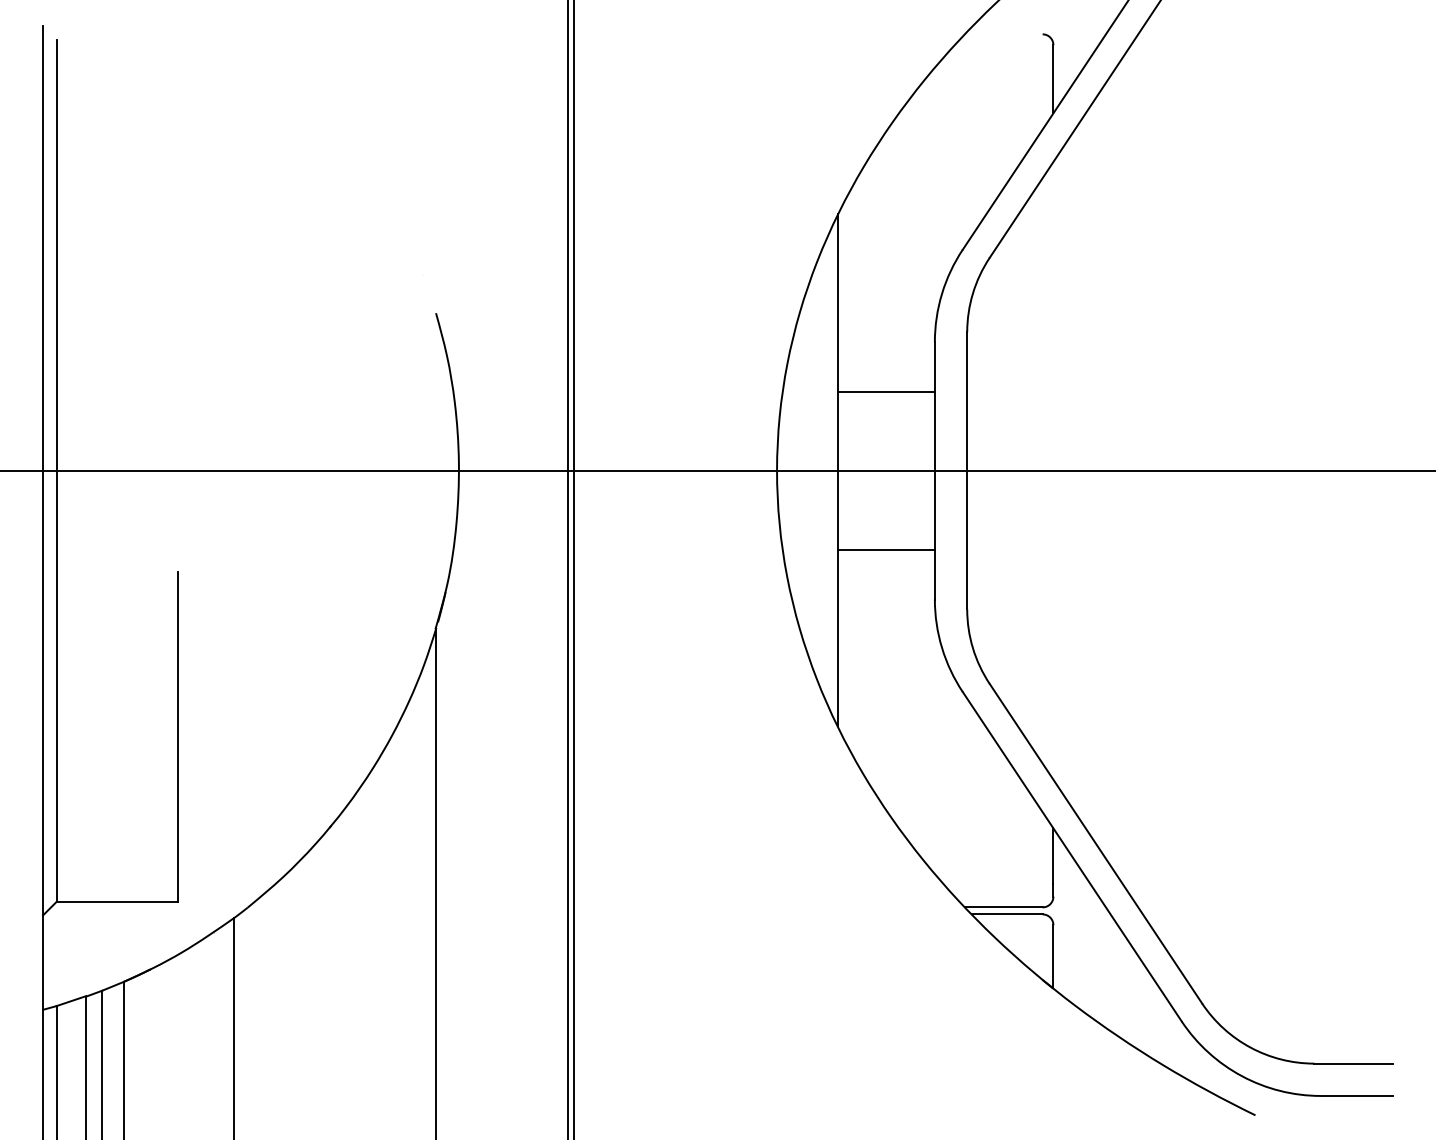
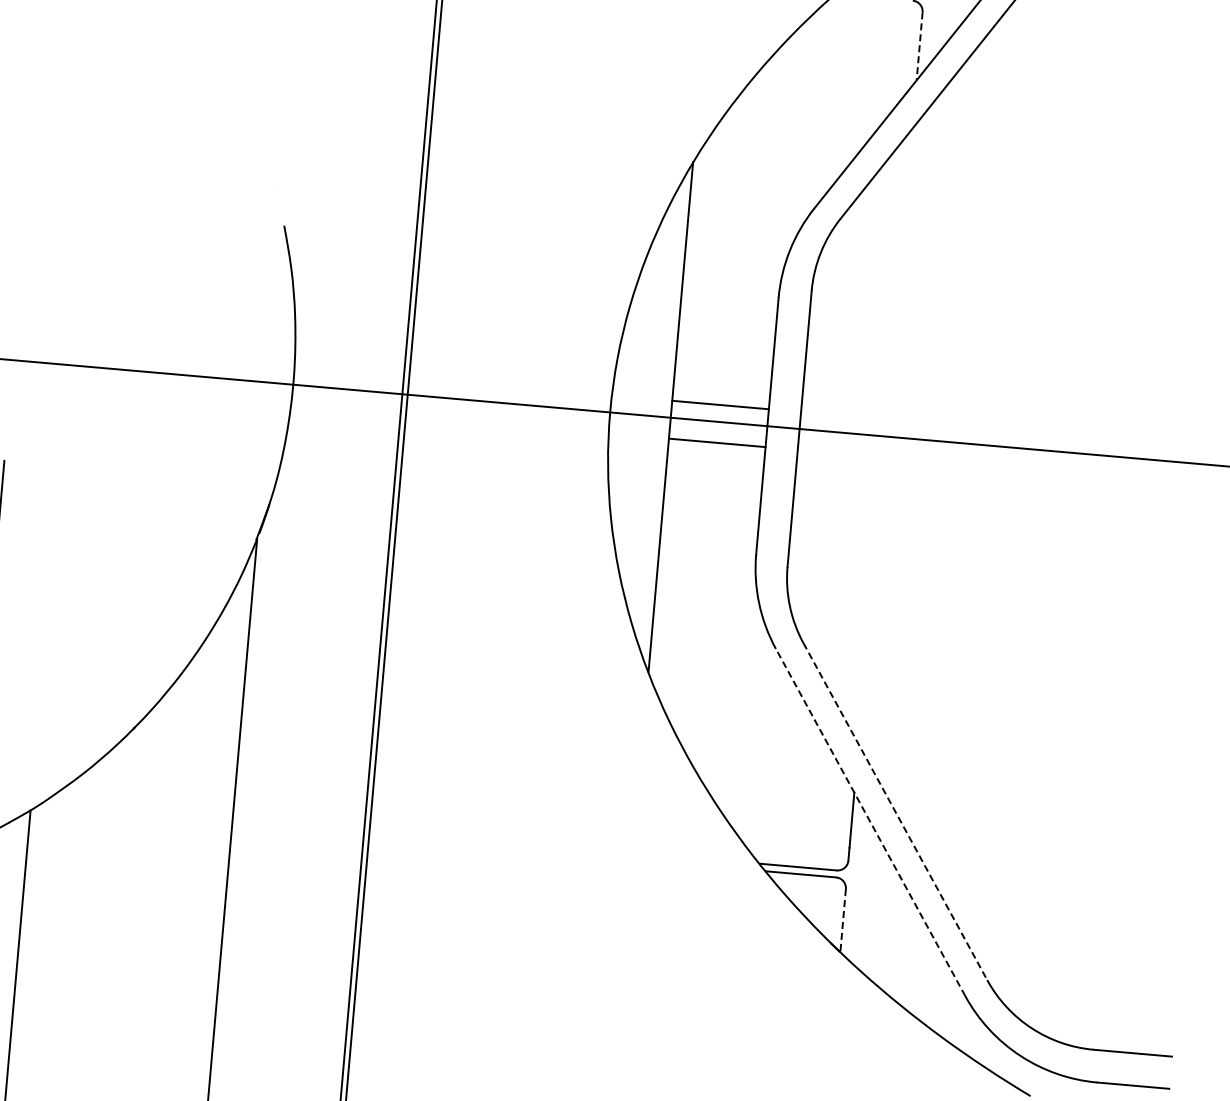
line: (1053, 79) -> (919, 46), solid -> dashed
line: (885, 391) -> (719, 404), moved
line: (885, 549) -> (716, 442), moved
line: (1095, 843) -> (894, 811), solid -> dashed
line: (1072, 856) -> (870, 822), solid -> dashed
line: (1053, 956) -> (843, 920), solid -> dashed

